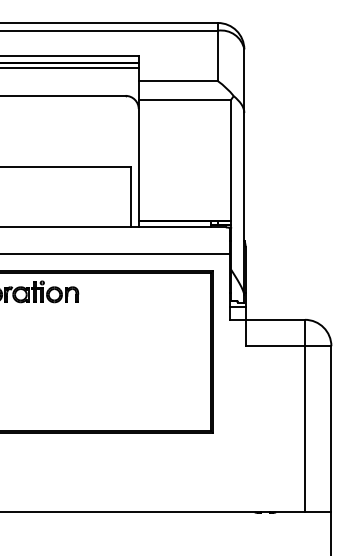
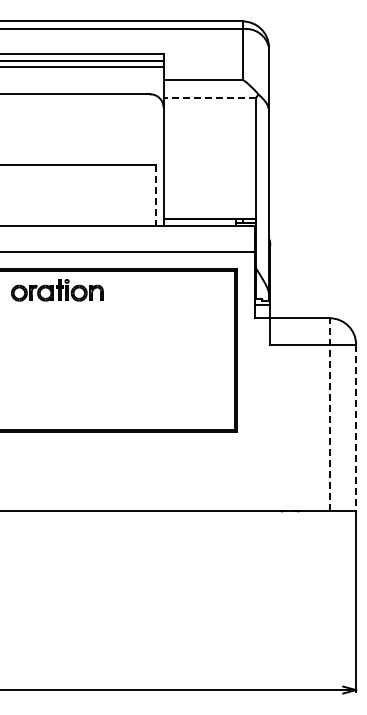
line: (184, 100) -> (209, 98), solid -> dashed
line: (130, 198) -> (155, 196), solid -> dashed
line: (304, 416) -> (329, 414), solid -> dashed
line: (331, 430) -> (356, 428), solid -> dashed

